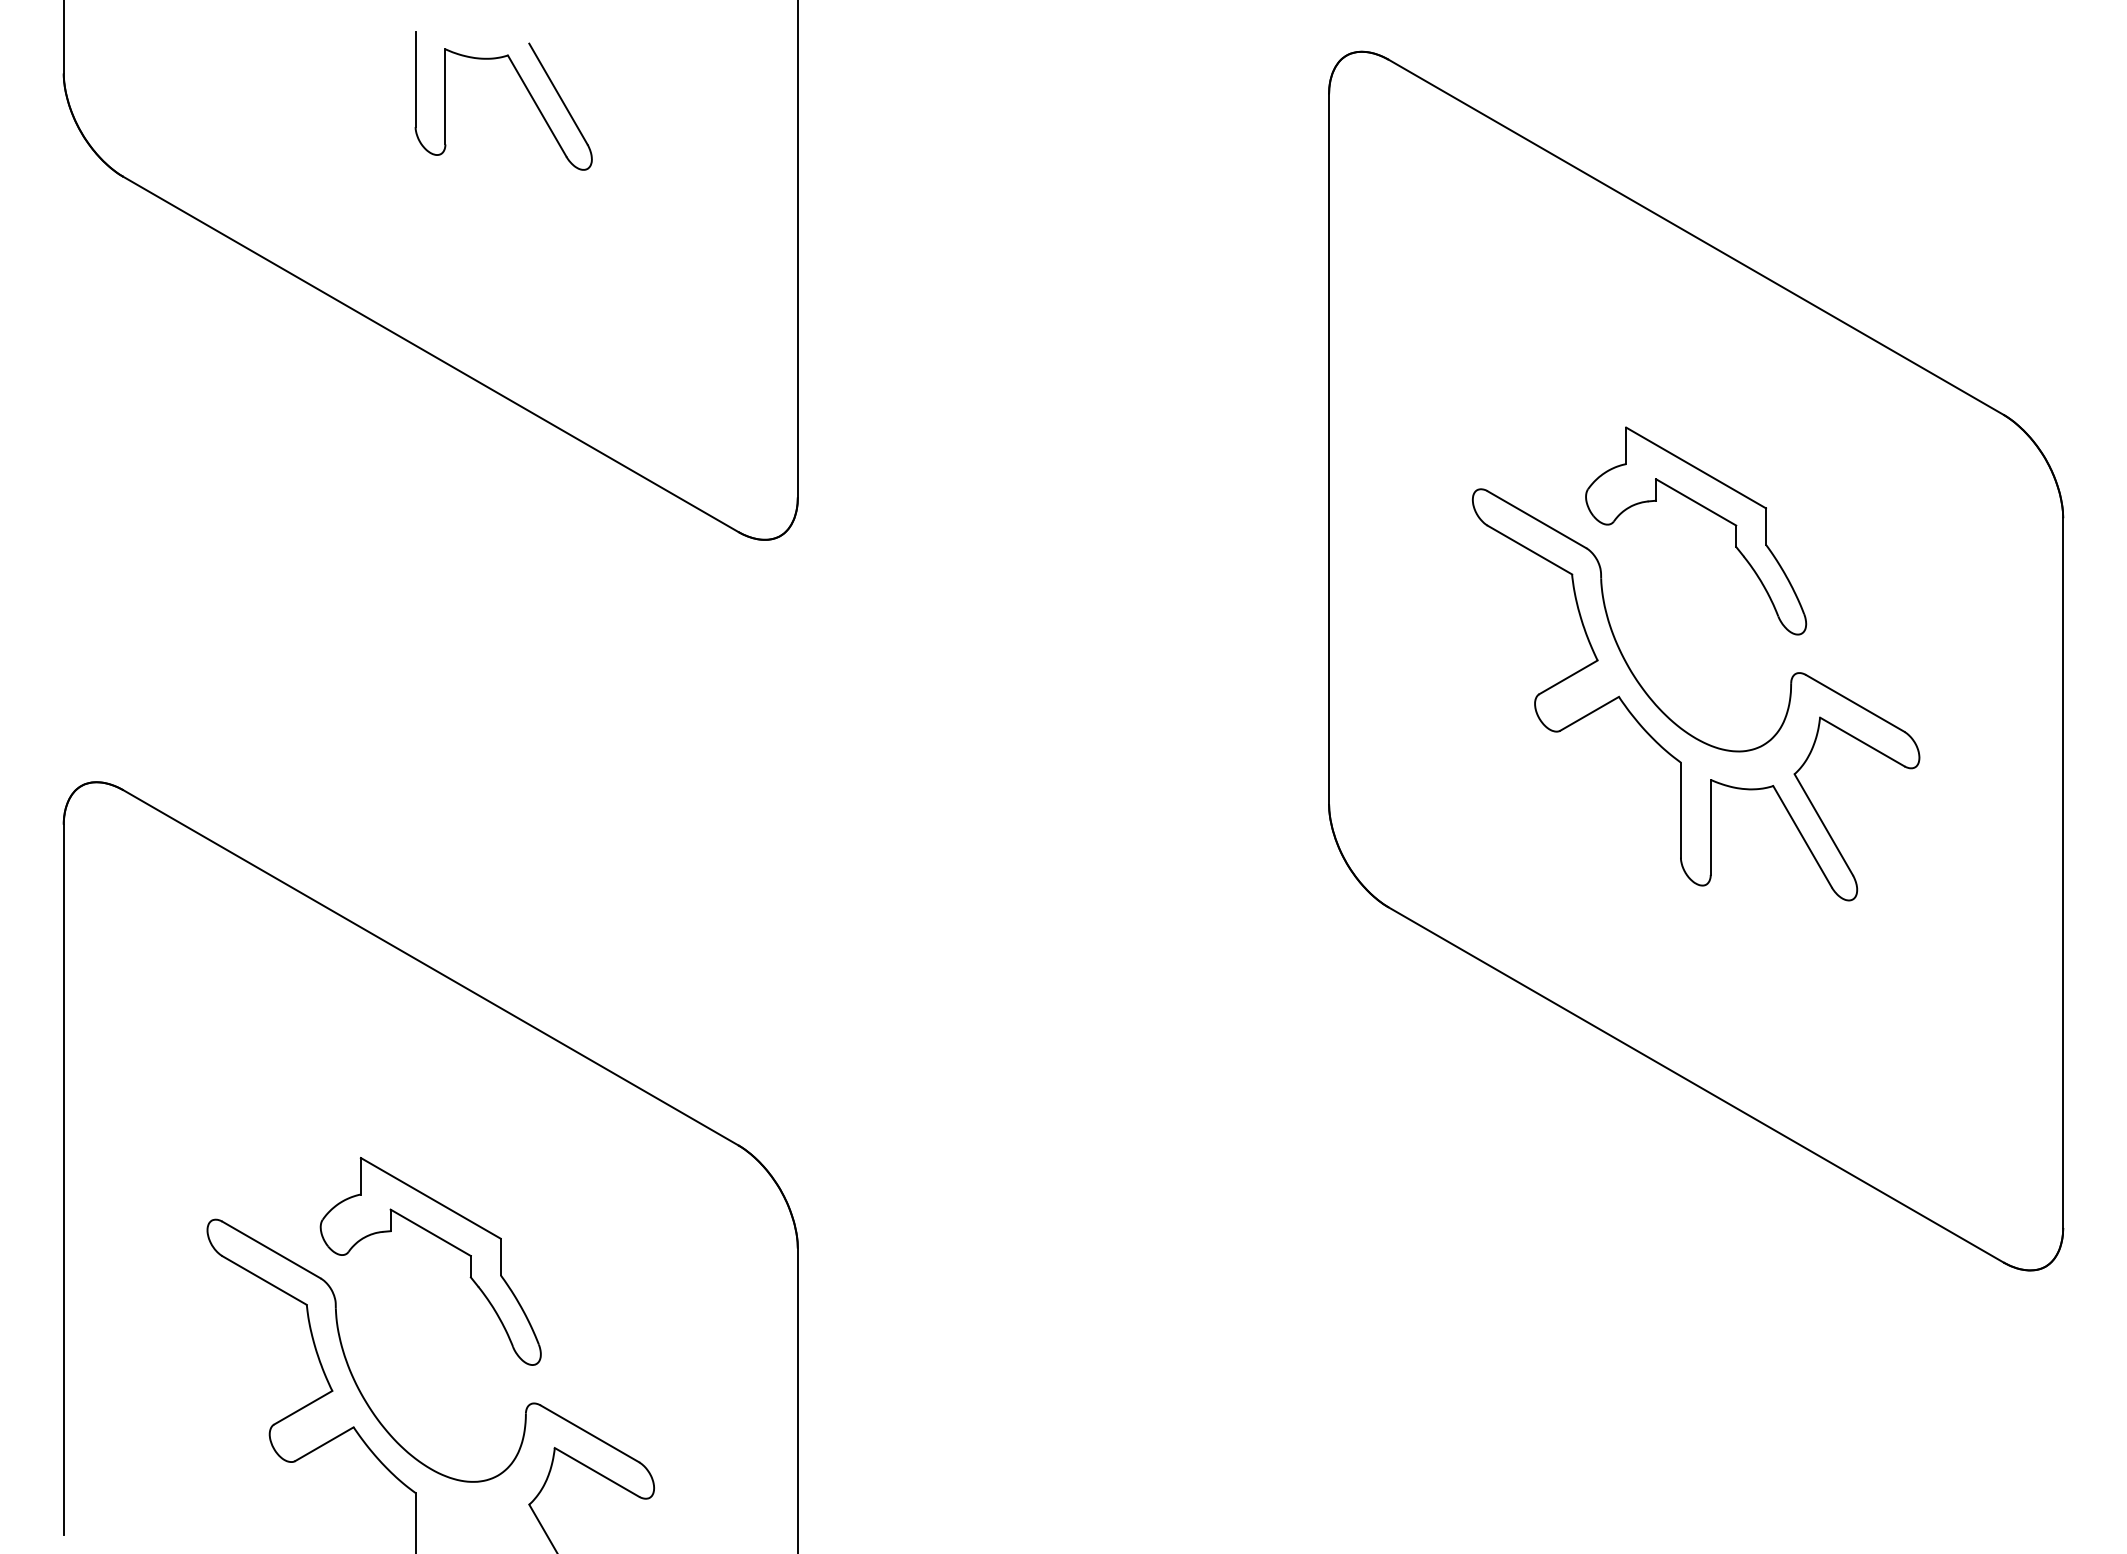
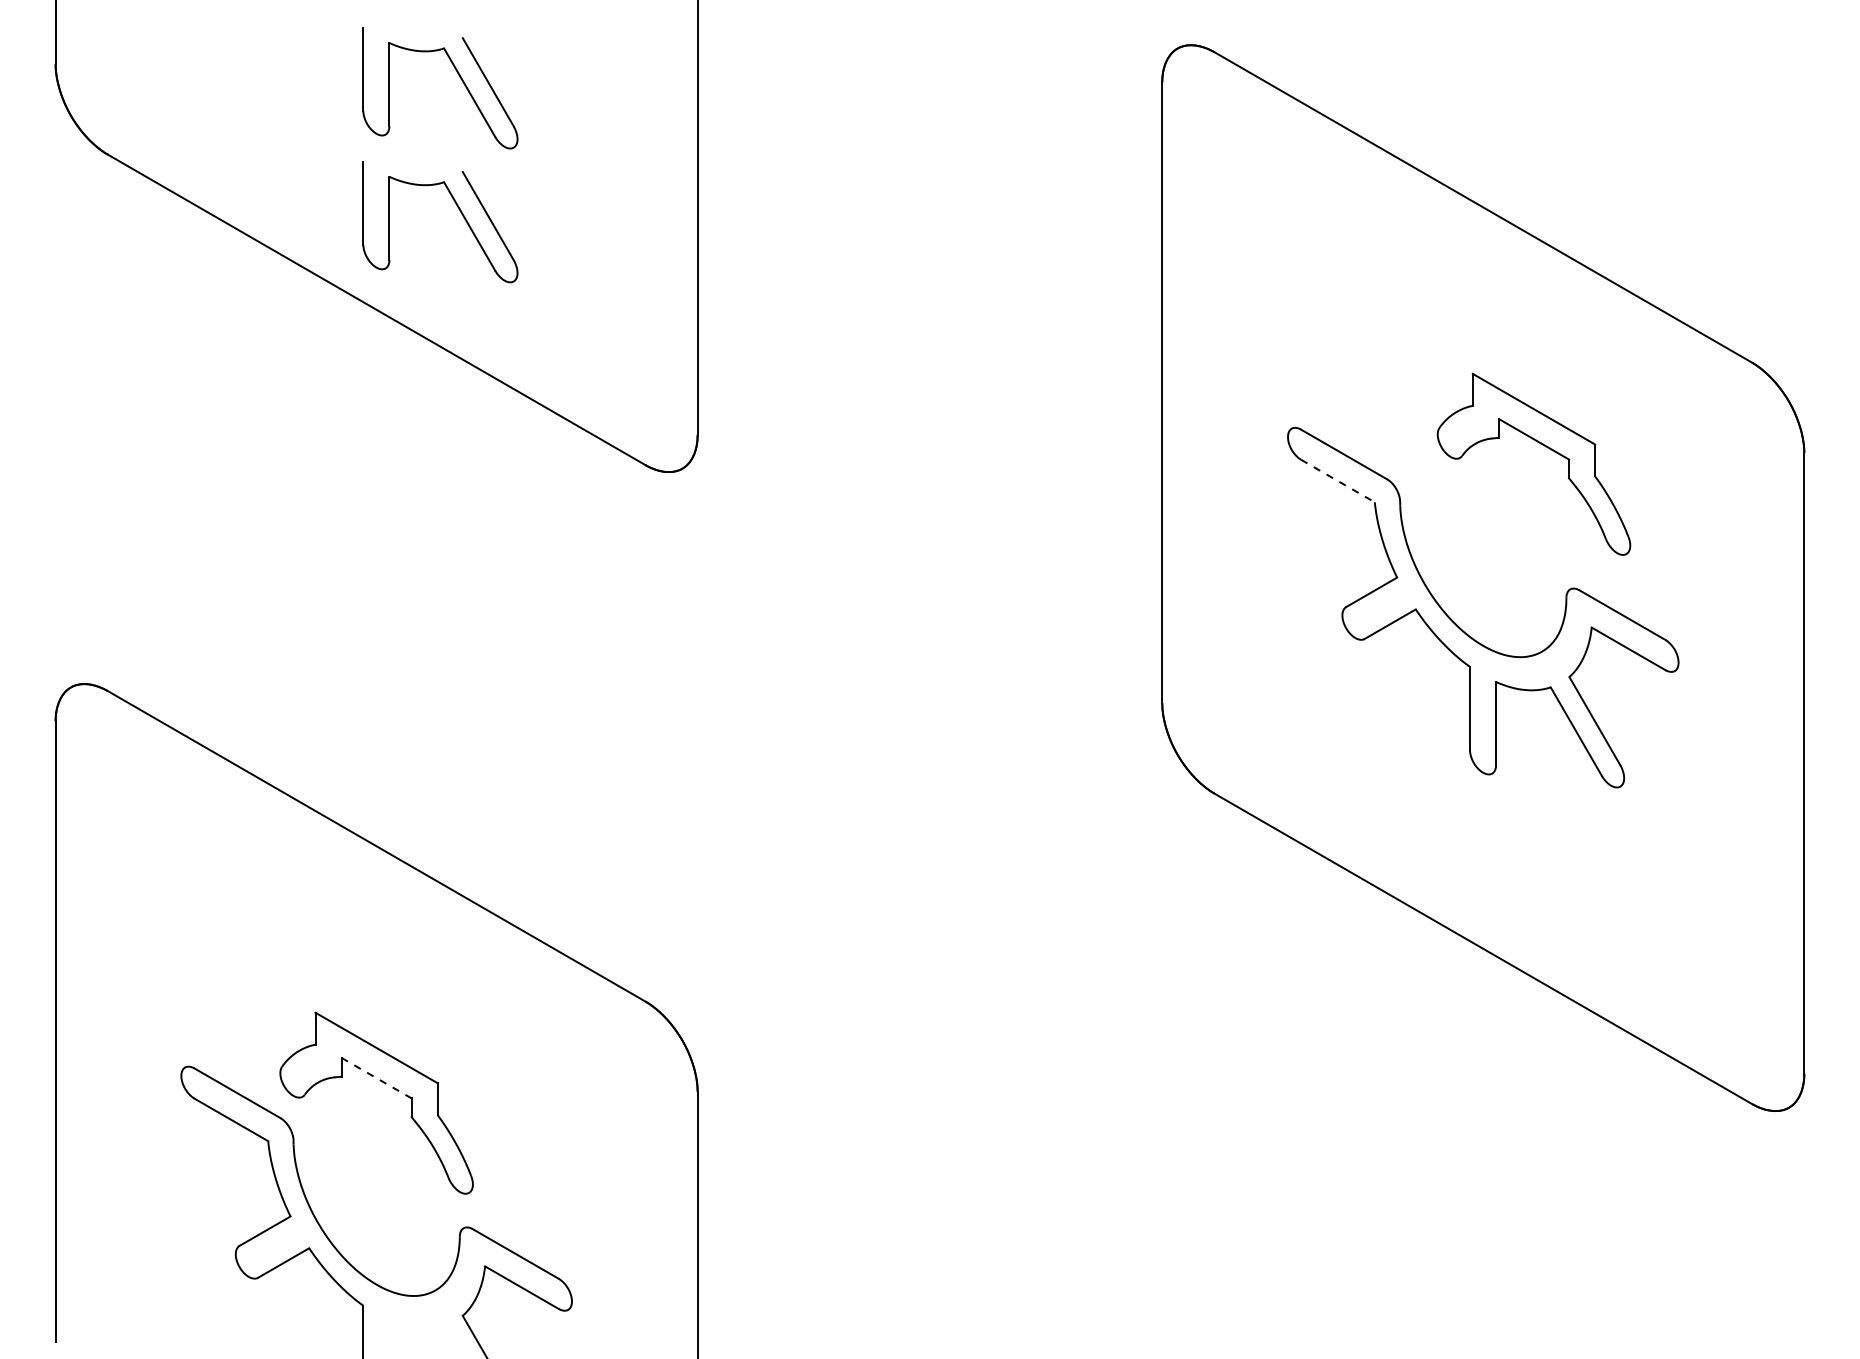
part: (524, 239) -> (458, 209), added
part: (1709, 511) -> (1545, 447), moved
line: (1529, 550) -> (1337, 481), solid -> dashed
line: (431, 1233) -> (377, 1078), solid -> dashed

